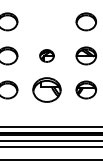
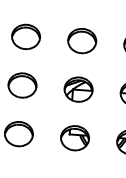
part: (46, 21) -> (81, 40), added
part: (46, 55) -> (77, 88), size x1.43
part: (46, 89) -> (74, 137), size x0.71

